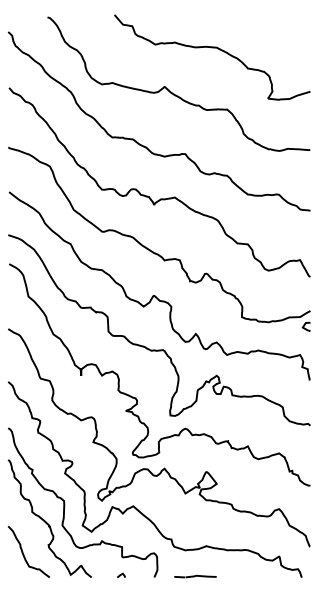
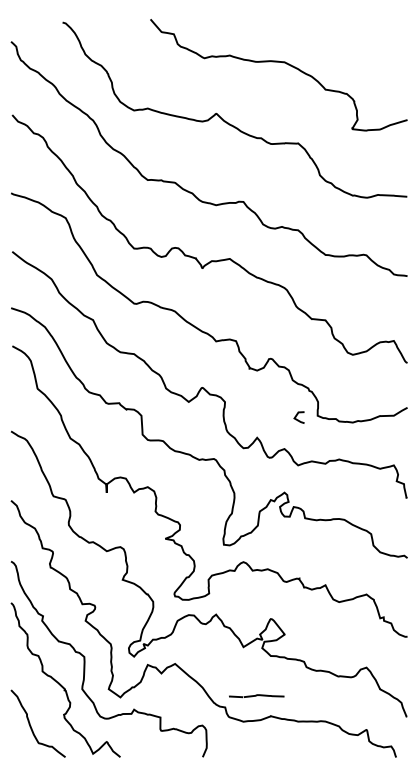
line: (304, 326) -> (296, 417), moved
line: (121, 575) -> (159, 754), removed
part: (195, 576) -> (256, 696), moved

